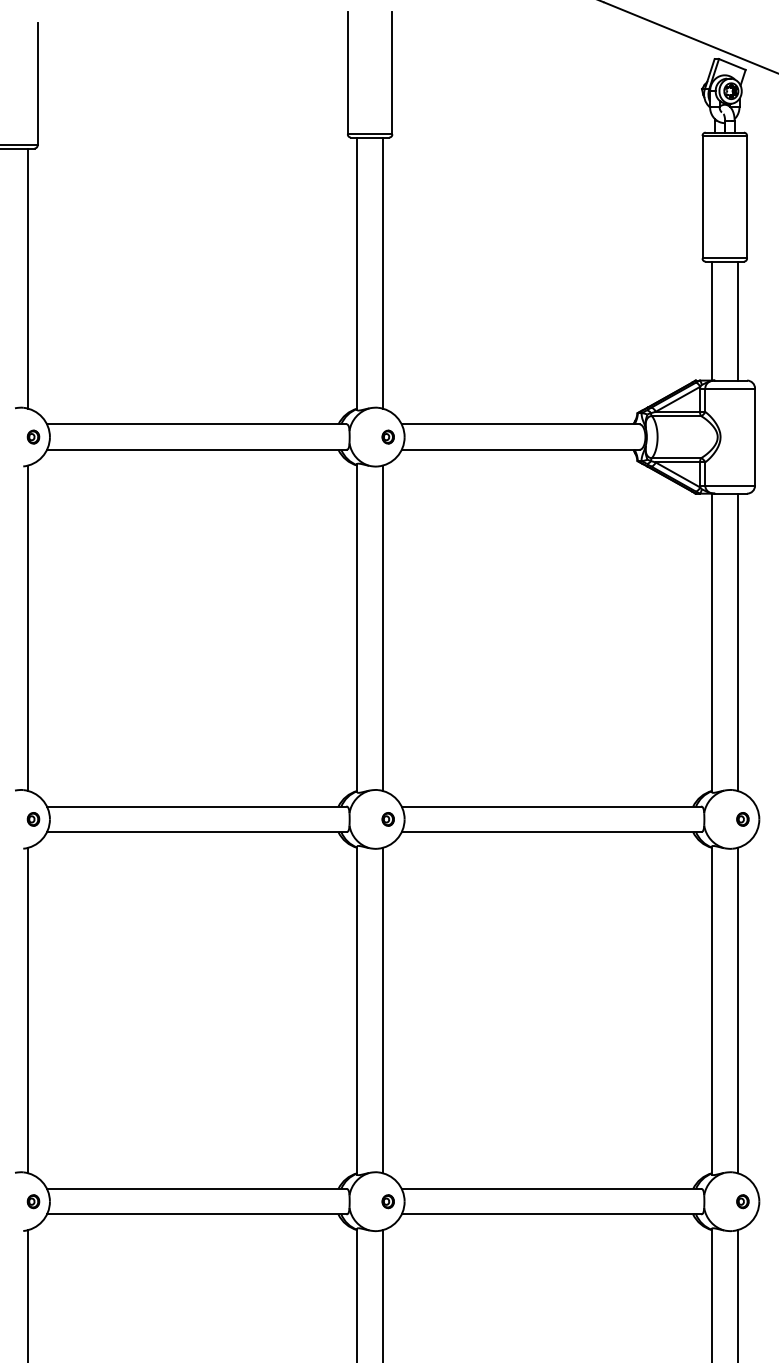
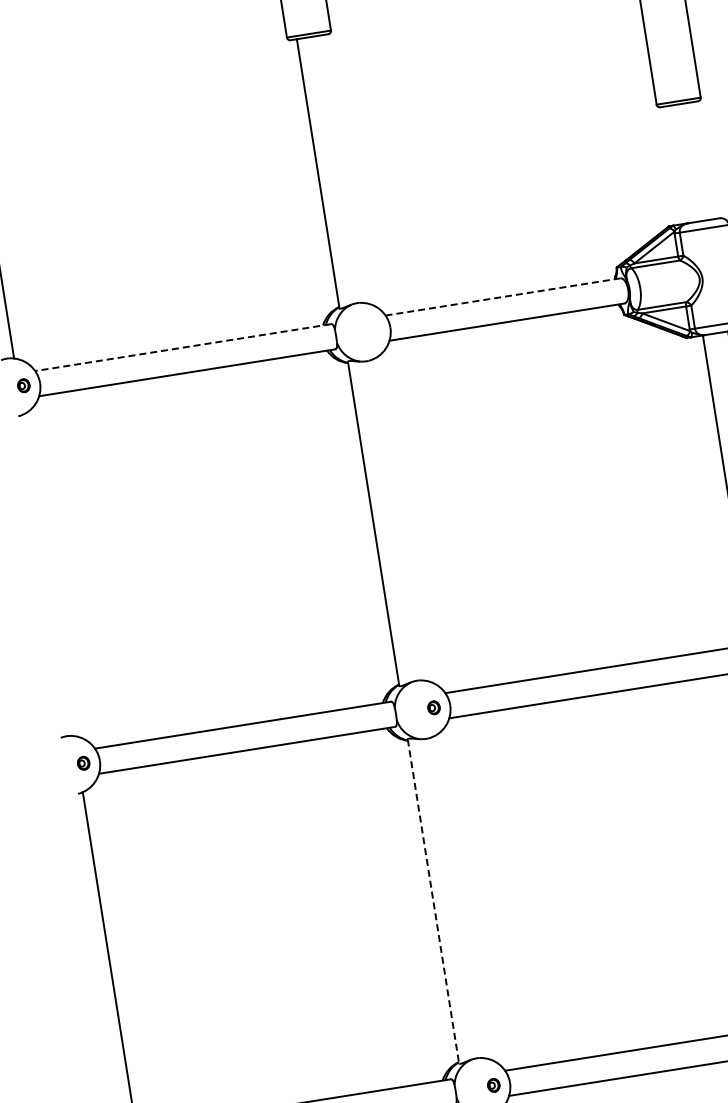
line: (382, 272) -> (342, 168), removed
line: (712, 320) -> (676, 164), removed
line: (737, 320) -> (700, 160), removed
line: (196, 424) -> (182, 347), solid -> dashed
line: (520, 424) -> (502, 297), solid -> dashed
part: (387, 436) -> (373, 329), removed
line: (28, 627) -> (48, 574), removed
line: (382, 627) -> (398, 519), removed
line: (382, 1010) -> (458, 897), removed
line: (357, 1011) -> (433, 902), solid -> dashed

